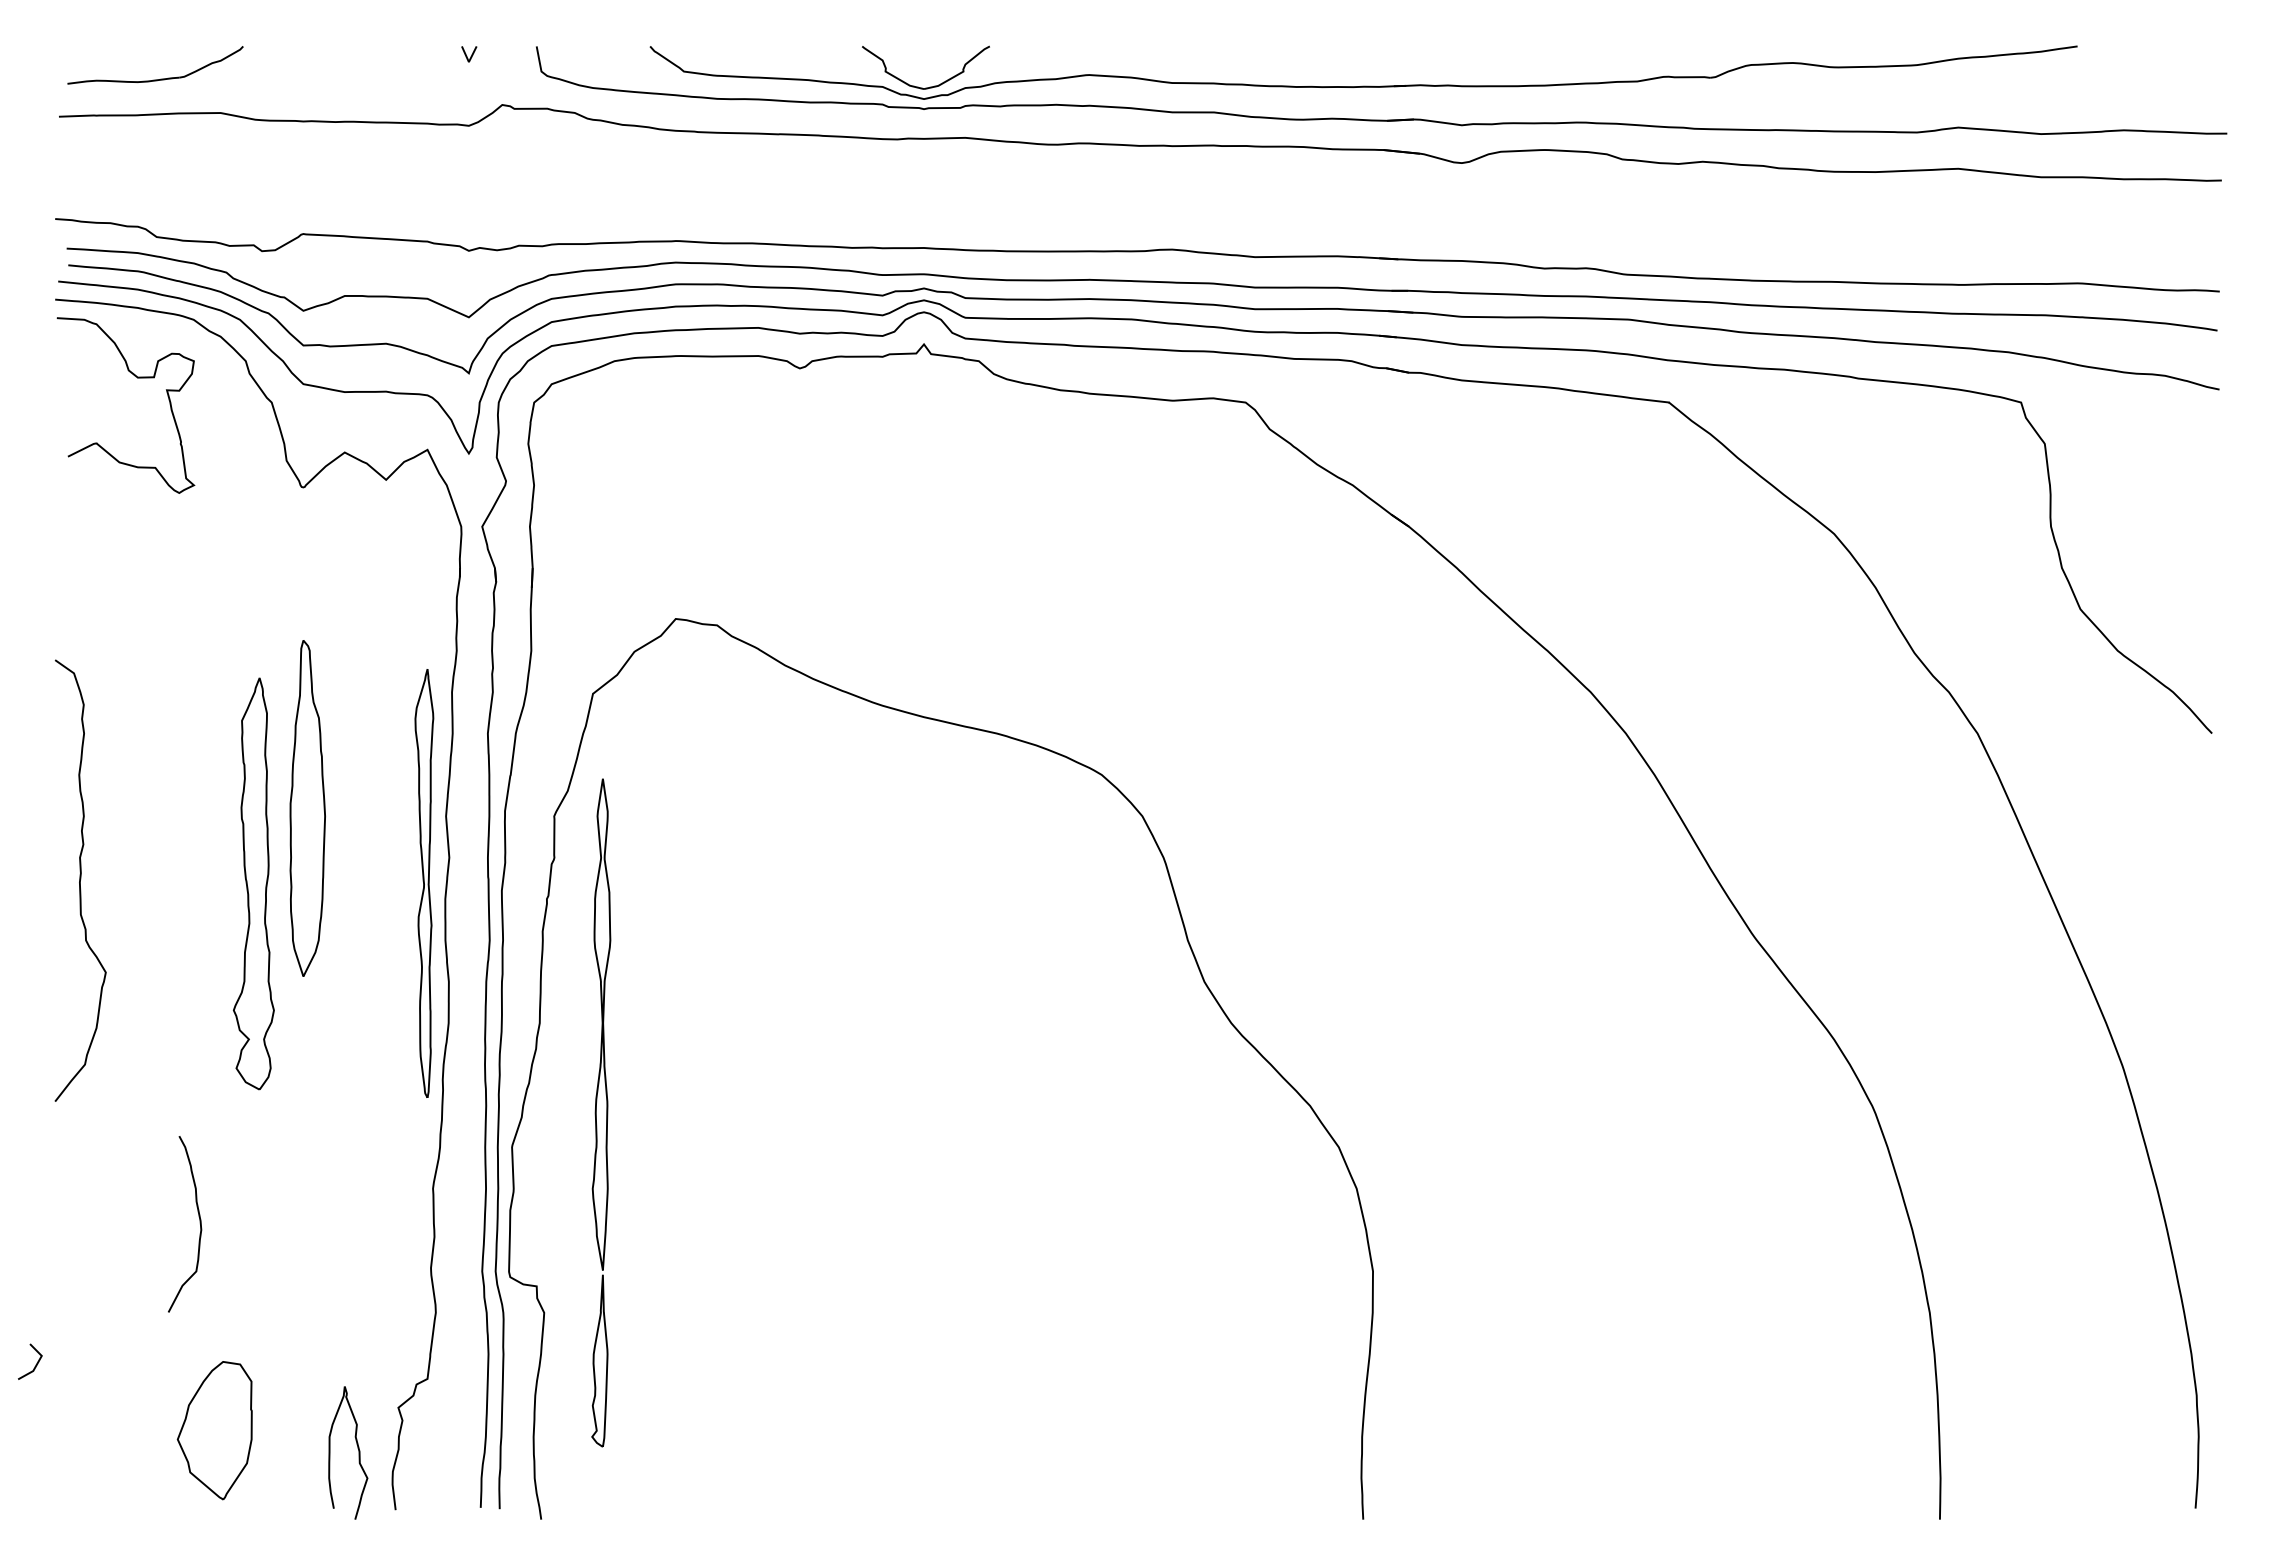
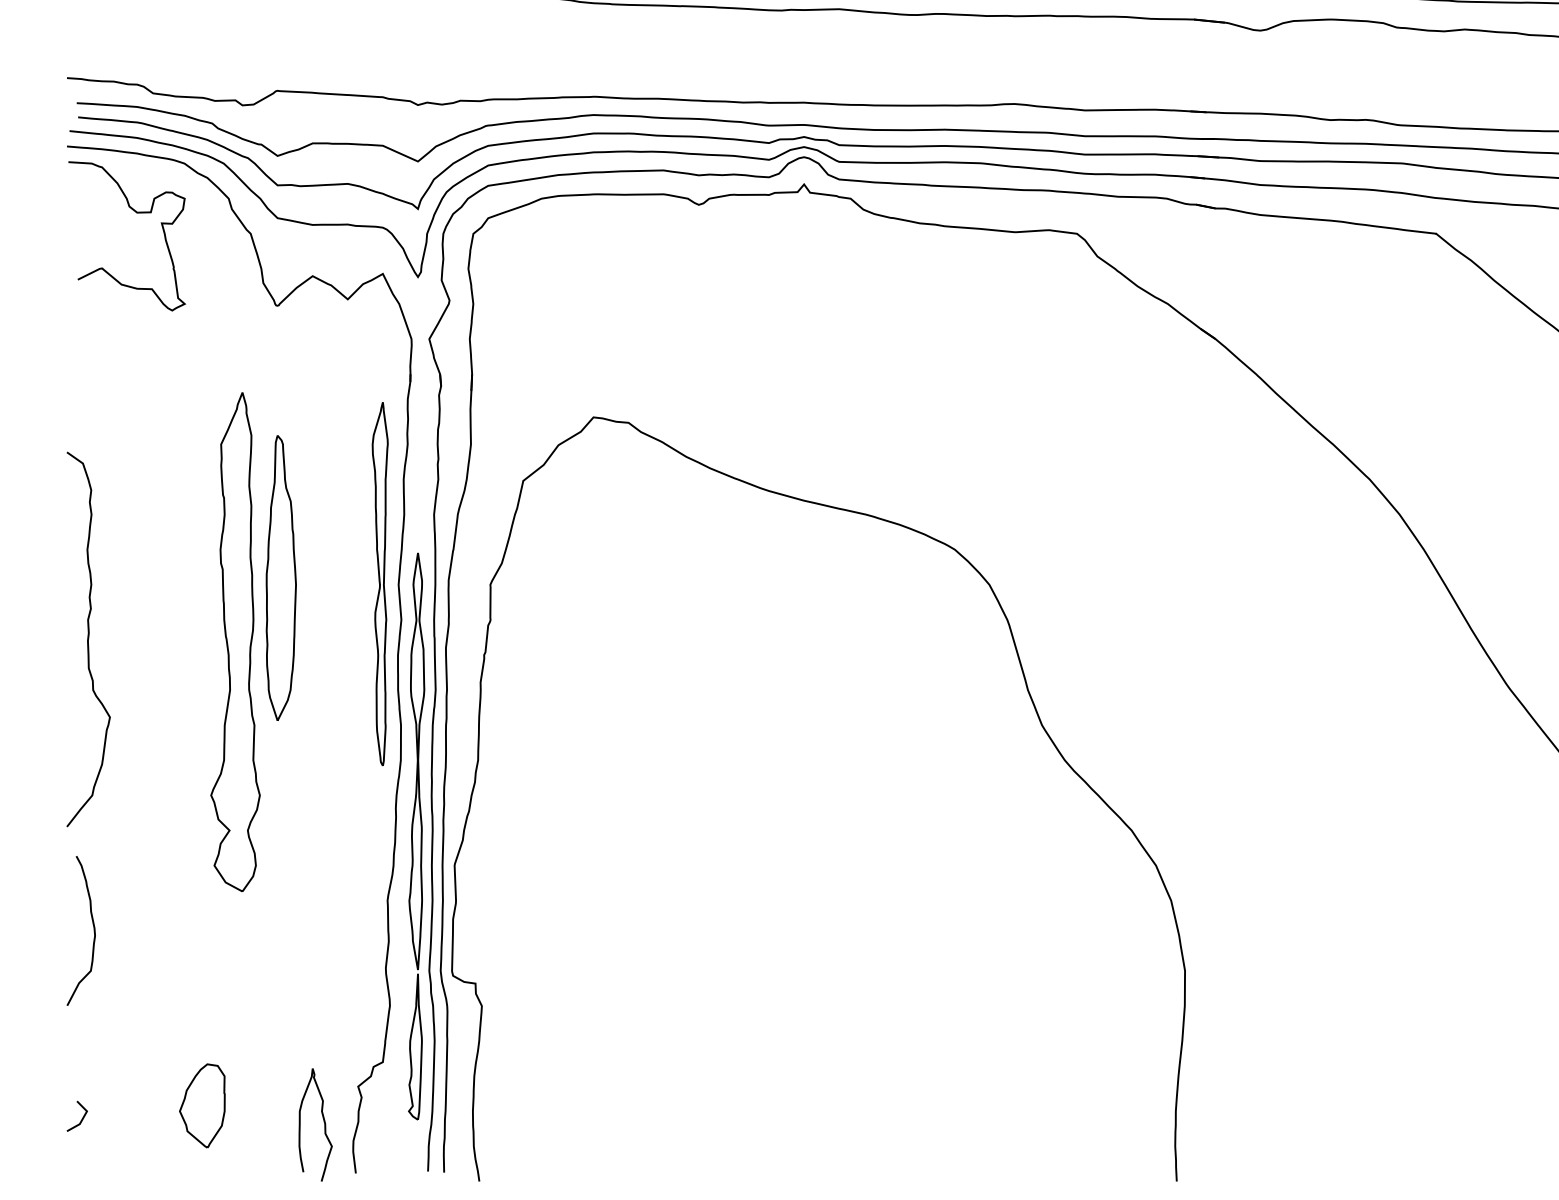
part: (253, 883) -> (235, 641), size x1.43
part: (424, 883) -> (380, 584), moved
part: (601, 1112) -> (416, 836), moved
curve: (199, 1223) -> (93, 930), moved
line: (35, 1364) -> (81, 1118), moved
part: (214, 1430) -> (202, 1105), size x0.71

